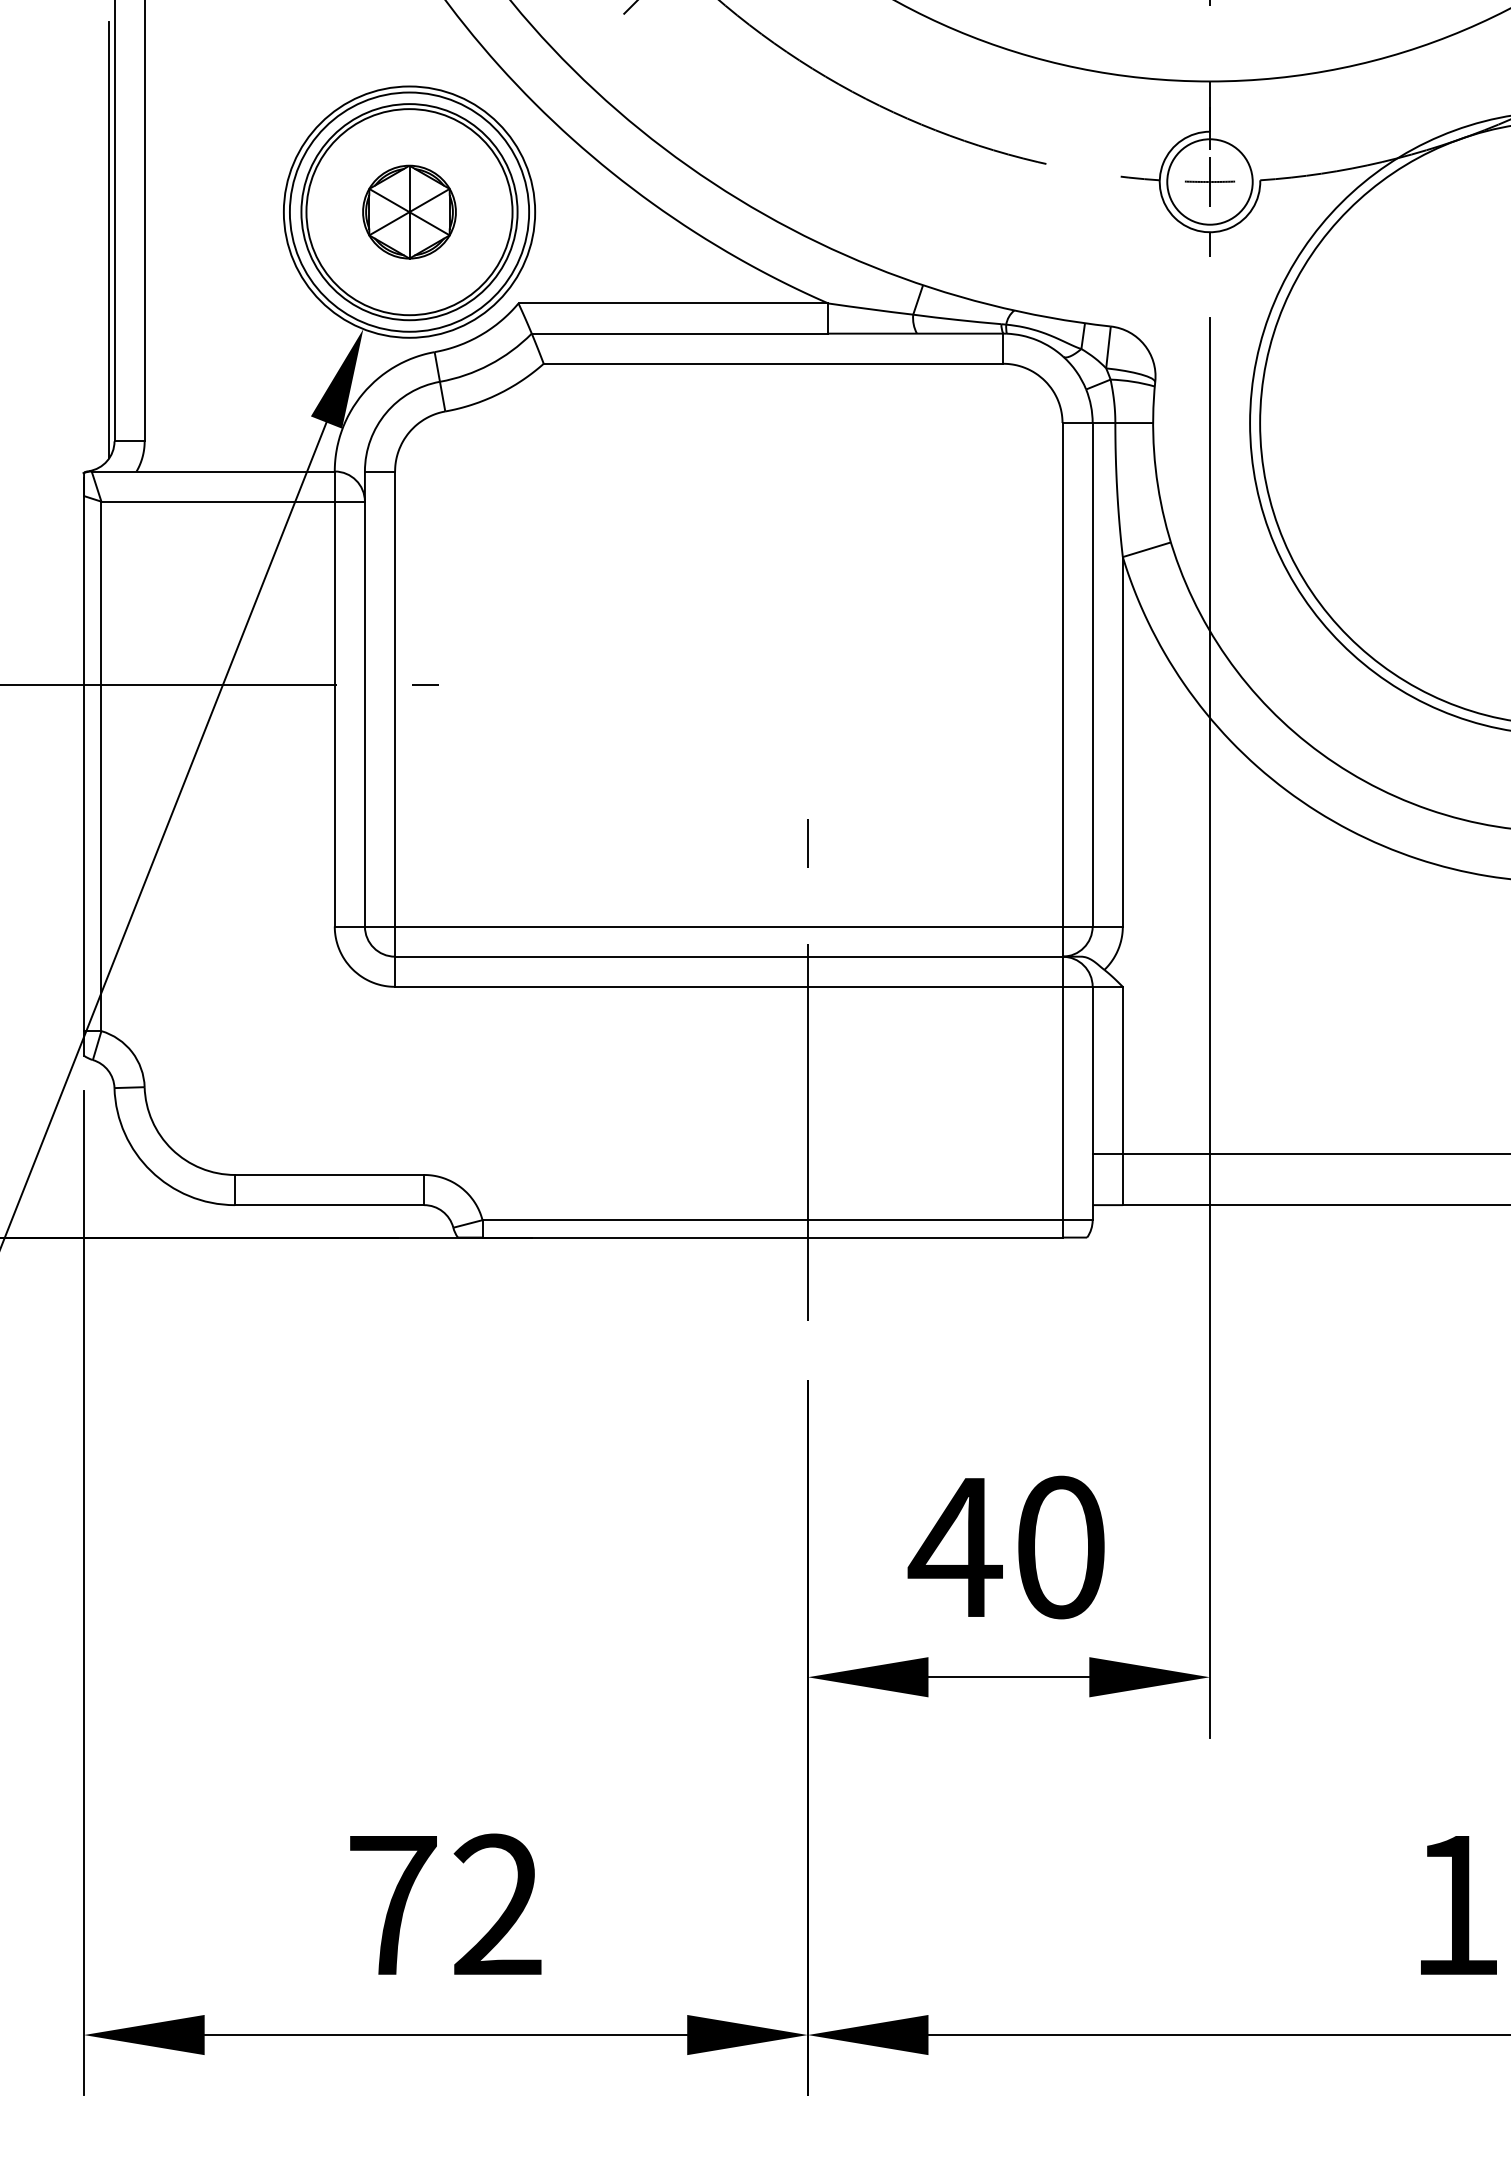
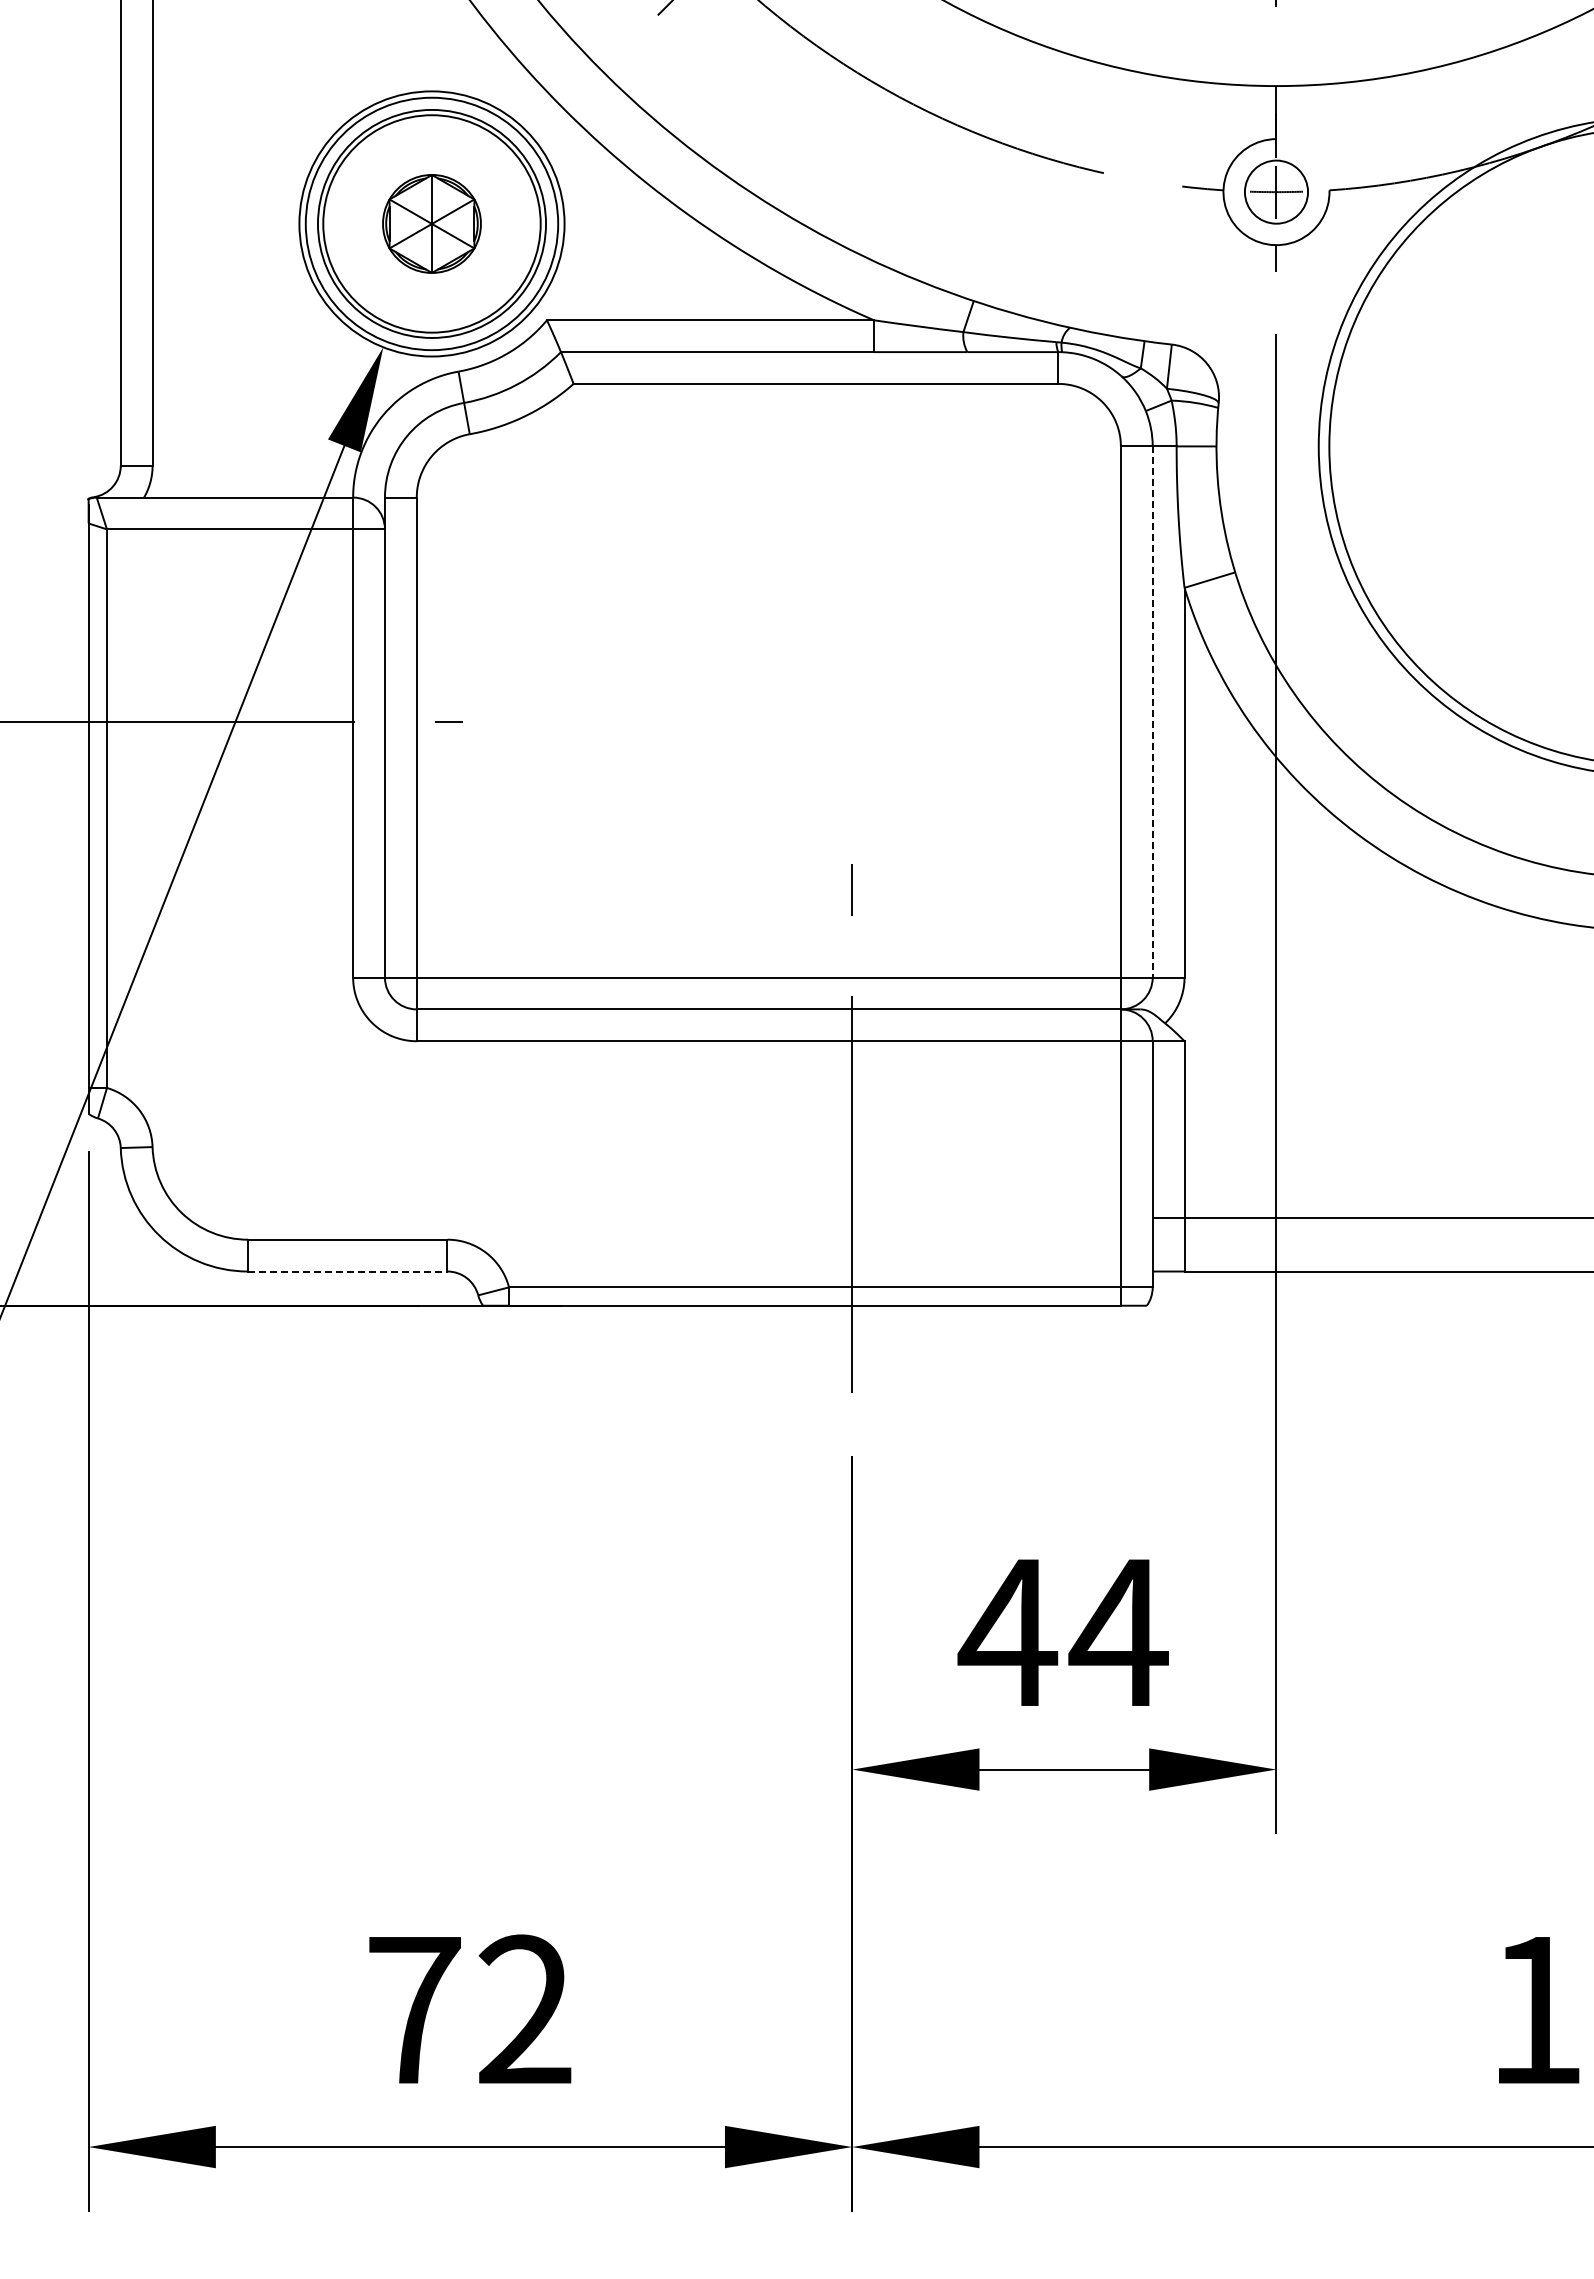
circle: (1210, 182) -> (1276, 192), size x0.7
line: (109, 240) -> (115, 253), removed
line: (1092, 675) -> (1152, 712), solid -> dashed
line: (329, 1205) -> (347, 1271), solid -> dashed
text: (1060, 1547) -> (1118, 1632), 40 -> 44

